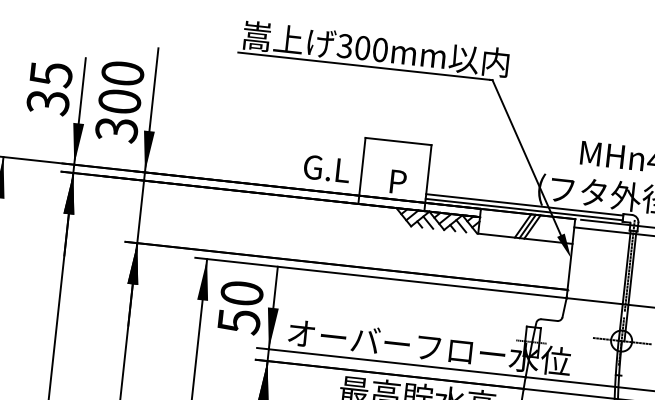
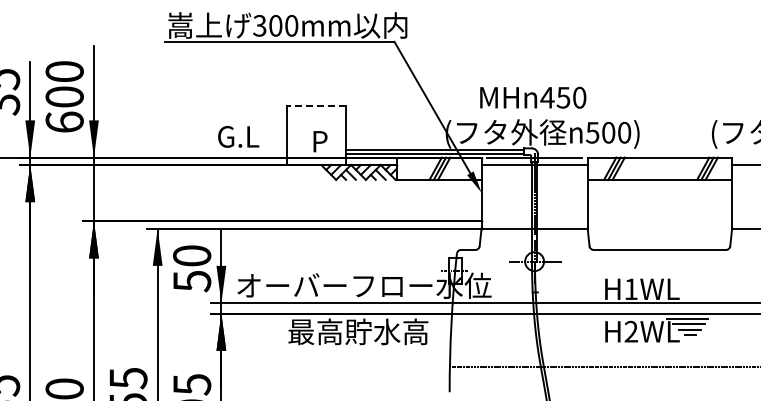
text: (116, 129) -> (64, 122), 300 -> 600
line: (398, 141) -> (316, 105), solid -> dashed
text: (326, 168) -> (238, 136), moved

